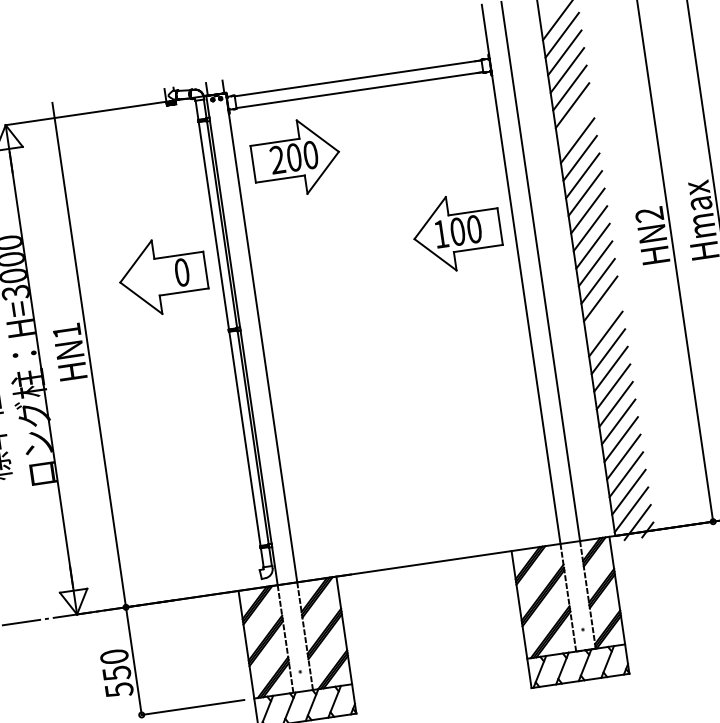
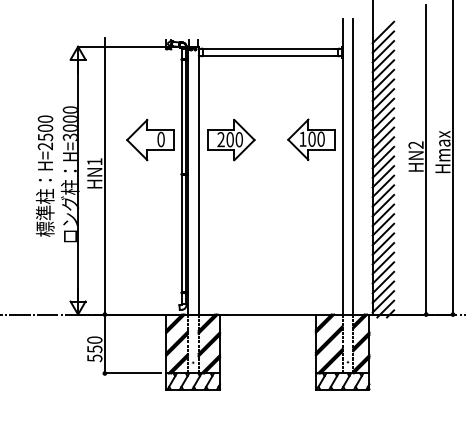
line: (575, 121) -> (383, 89), added
part: (296, 156) -> (231, 139), moved
line: (603, 315) -> (383, 195), added

